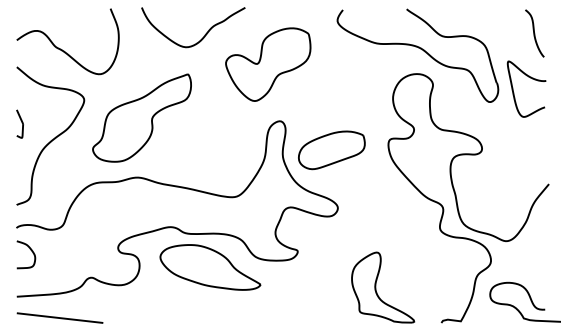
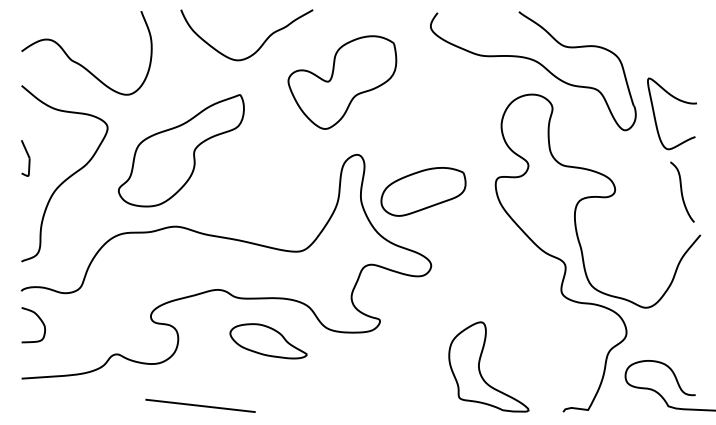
curve: (534, 33) -> (682, 192), moved
part: (210, 267) -> (268, 341), size x0.6
line: (59, 317) -> (199, 405), moved

